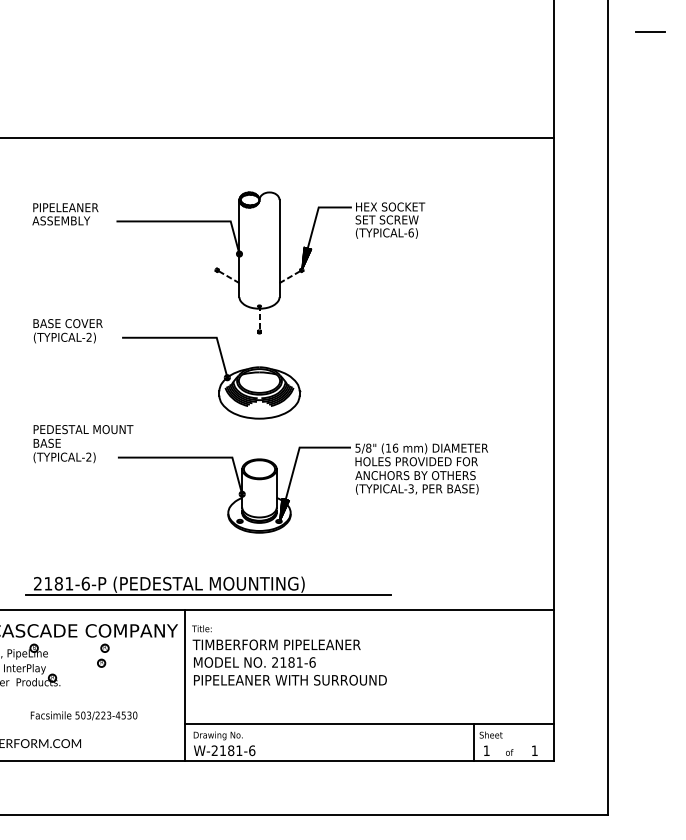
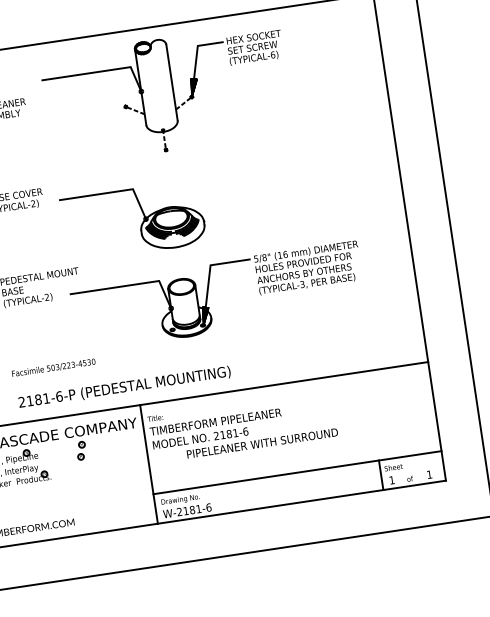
part: (270, 262) -> (166, 94), moved
line: (208, 595) -> (156, 391), removed
text: (290, 680) -> (262, 443), moved
text: (83, 715) -> (53, 367), moved

